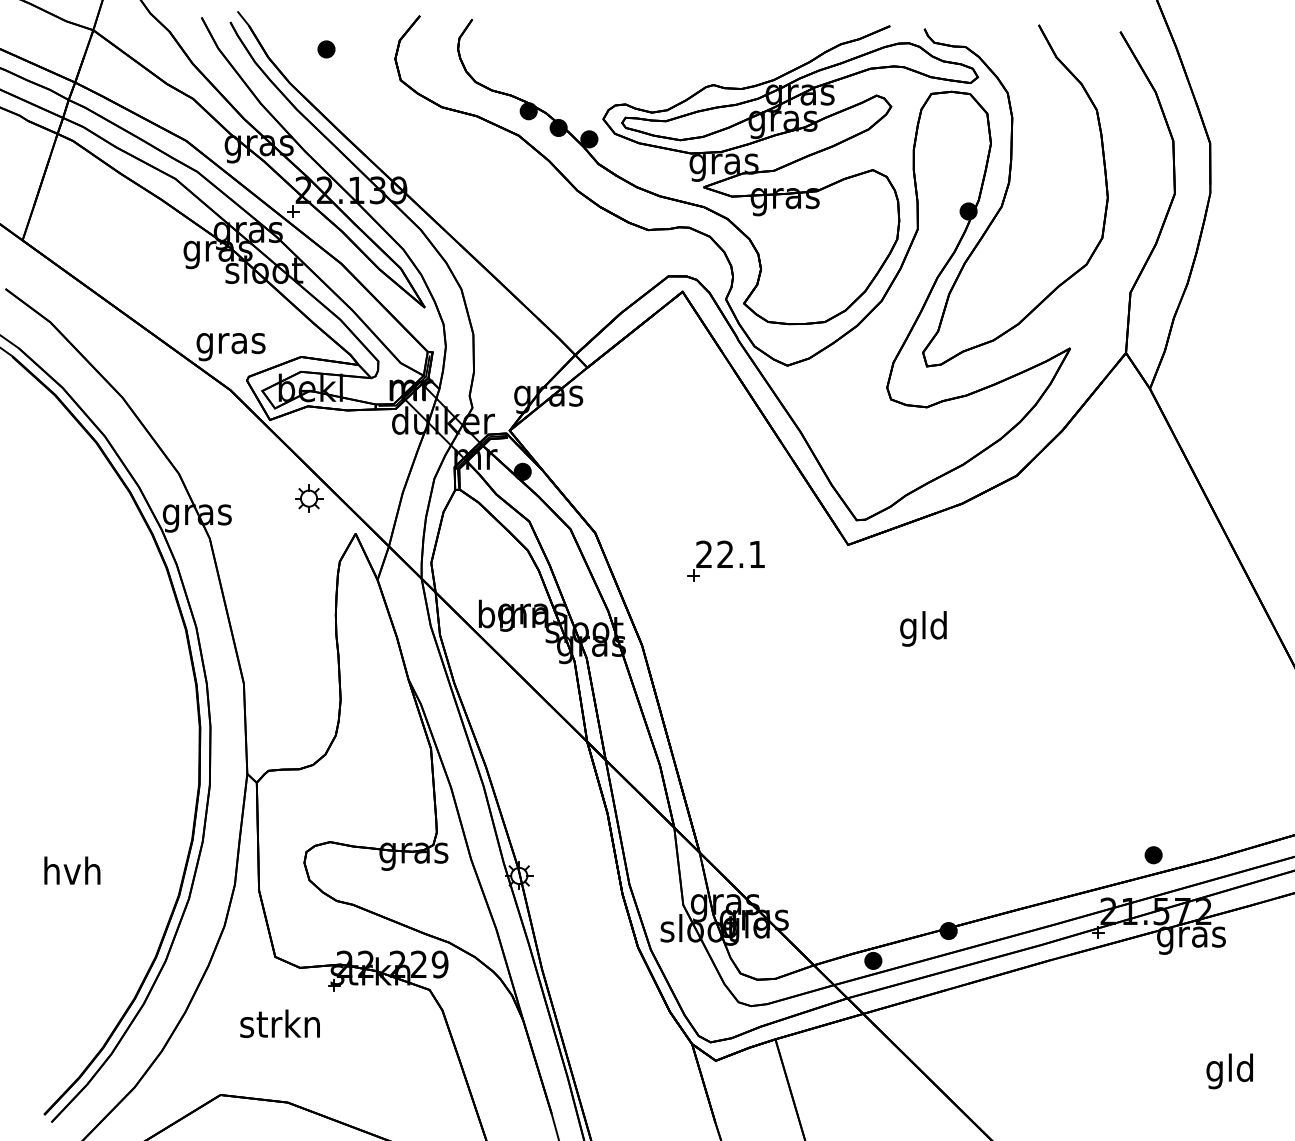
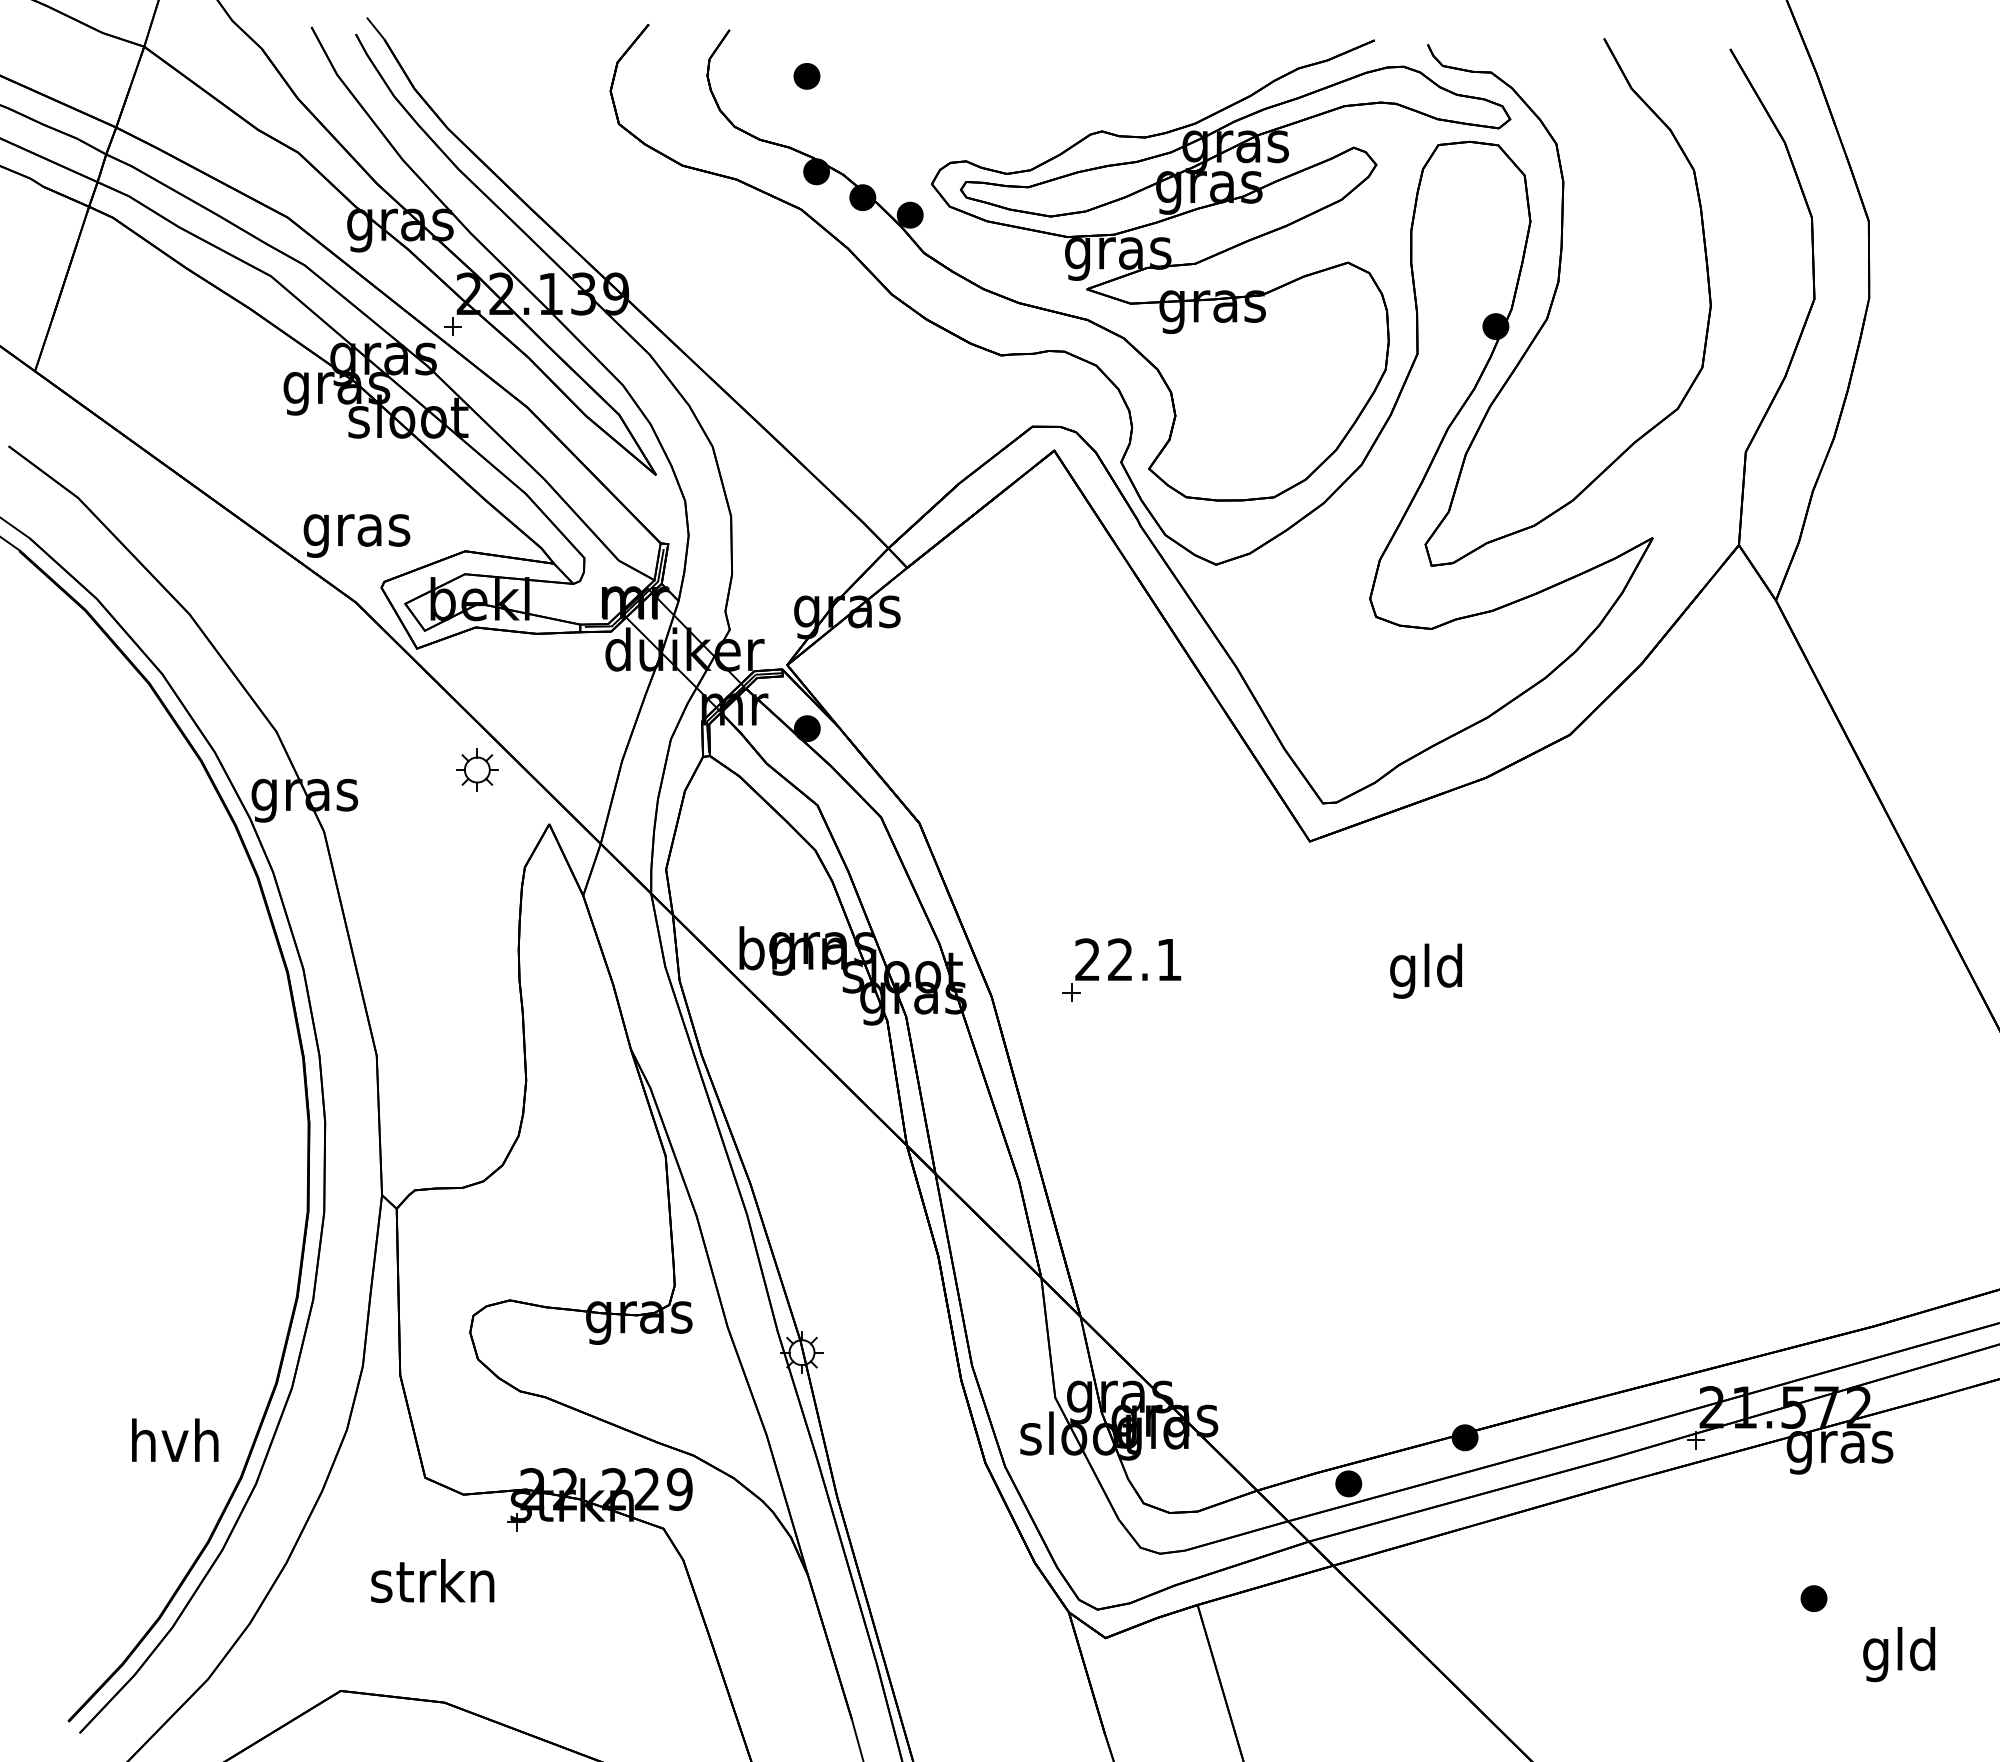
part: (326, 49) -> (806, 76), moved
part: (725, 560) -> (1120, 969), moved
part: (1153, 855) -> (1813, 1599), moved
text: (72, 870) -> (175, 1440), moved

